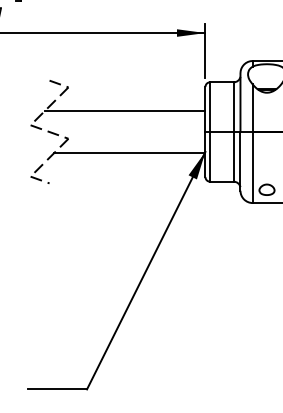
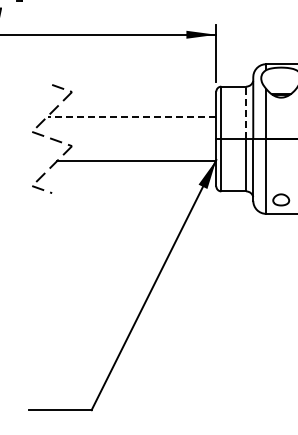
line: (234, 106) -> (246, 112), solid -> dashed
line: (124, 110) -> (131, 116), solid -> dashed

